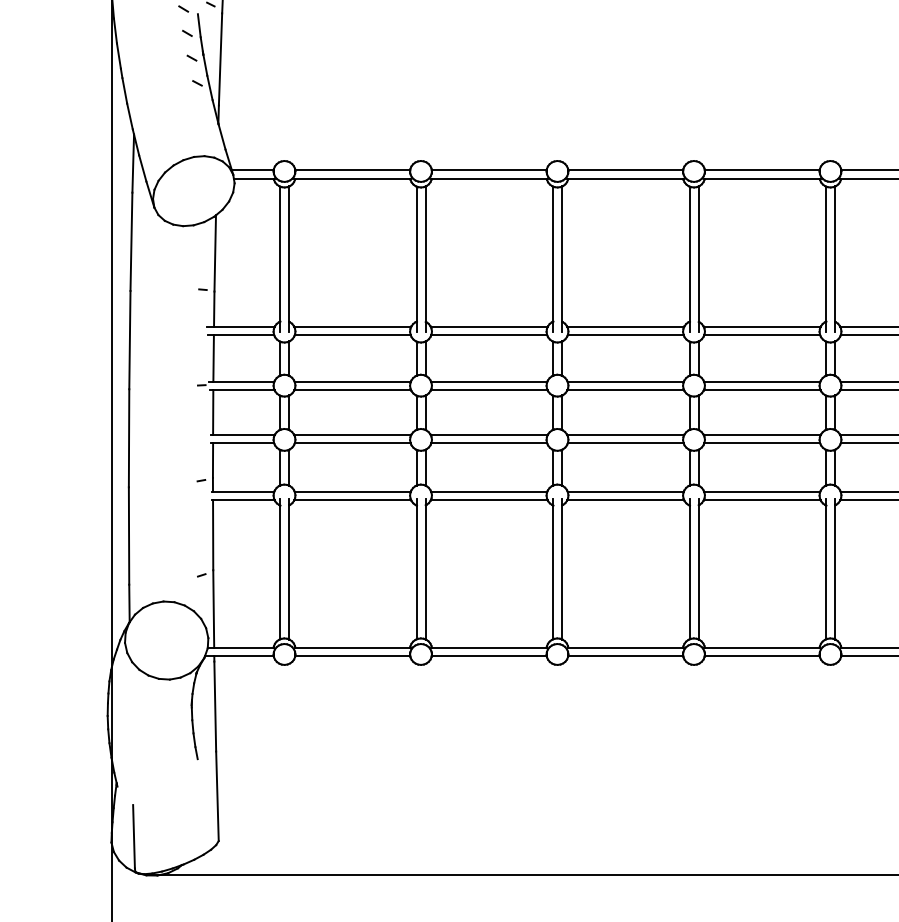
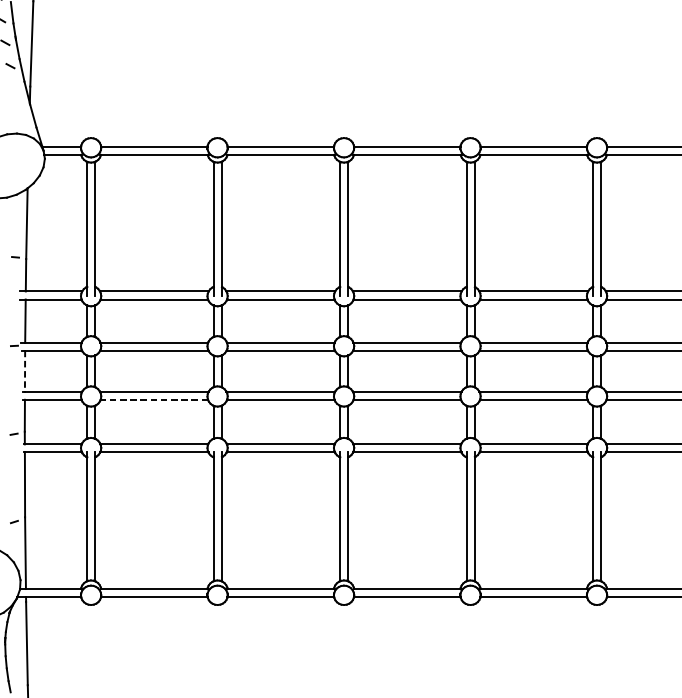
line: (213, 413) -> (25, 372), solid -> dashed
line: (352, 443) -> (154, 399), solid -> dashed

